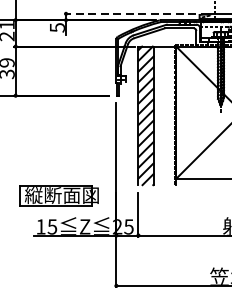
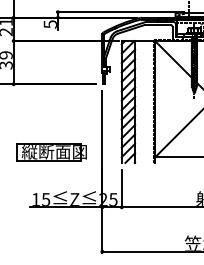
line: (135, 14) -> (119, 12), dashed -> solid
part: (58, 195) -> (51, 152), moved

